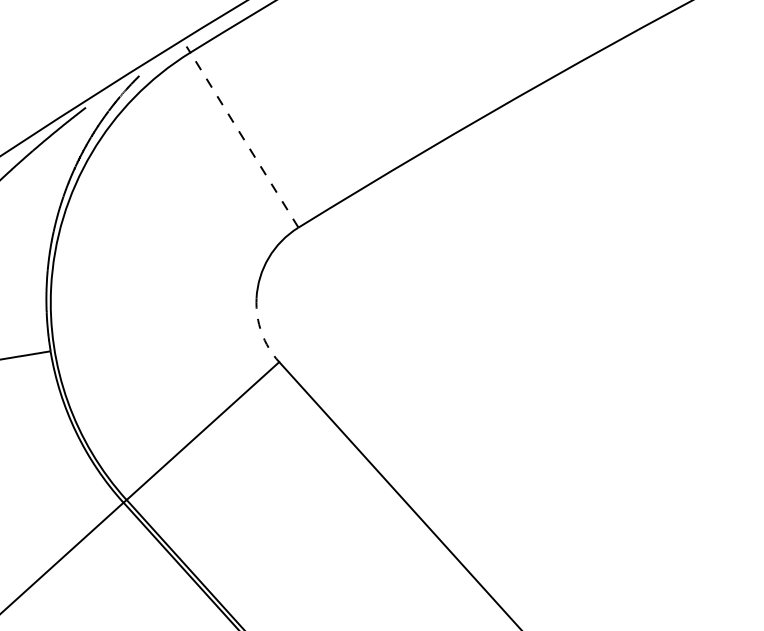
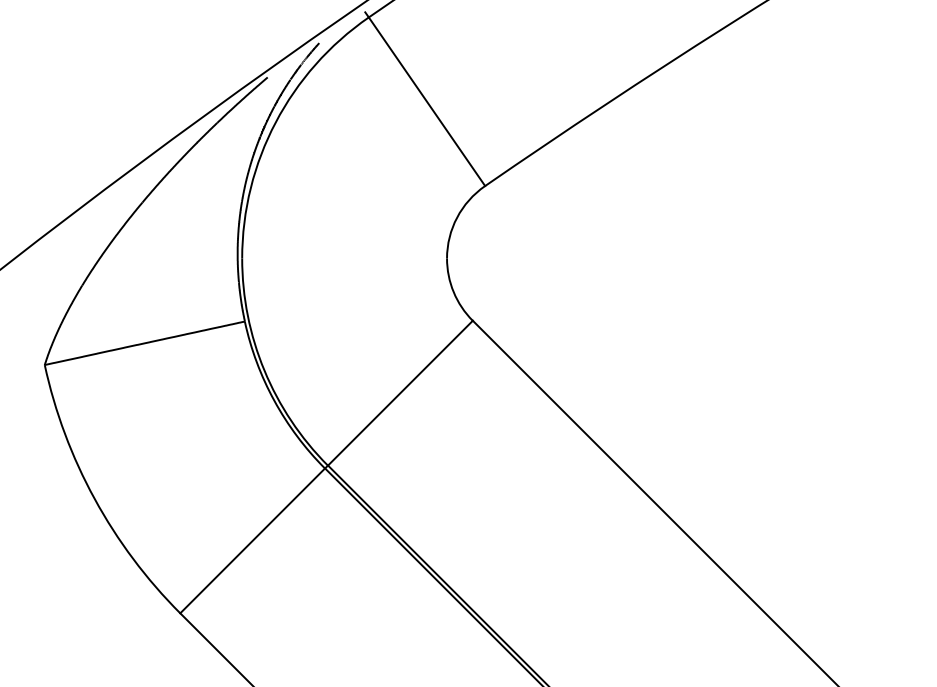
line: (243, 139) -> (426, 101), dashed -> solid
arc: (261, 332) -> (453, 292), dashed -> solid

